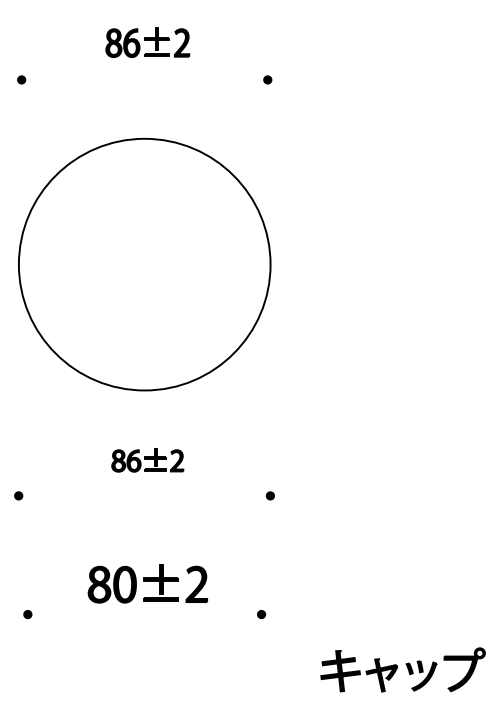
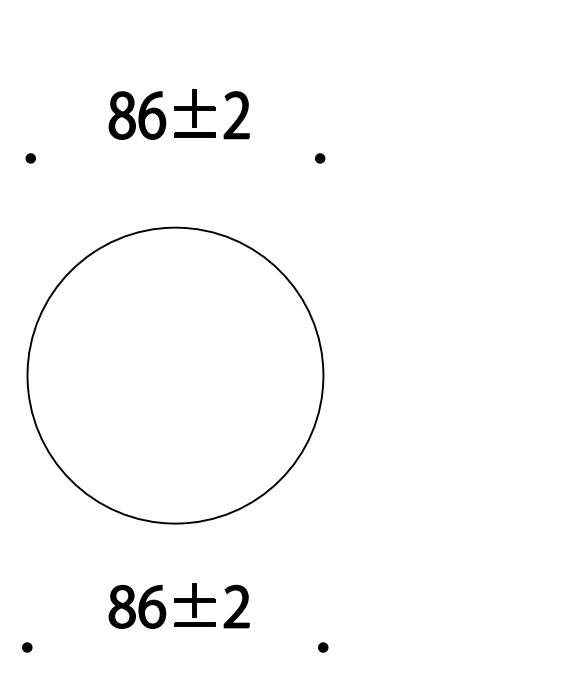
part: (147, 42) -> (178, 114), size x1.43
part: (147, 460) -> (178, 605), size x1.67

